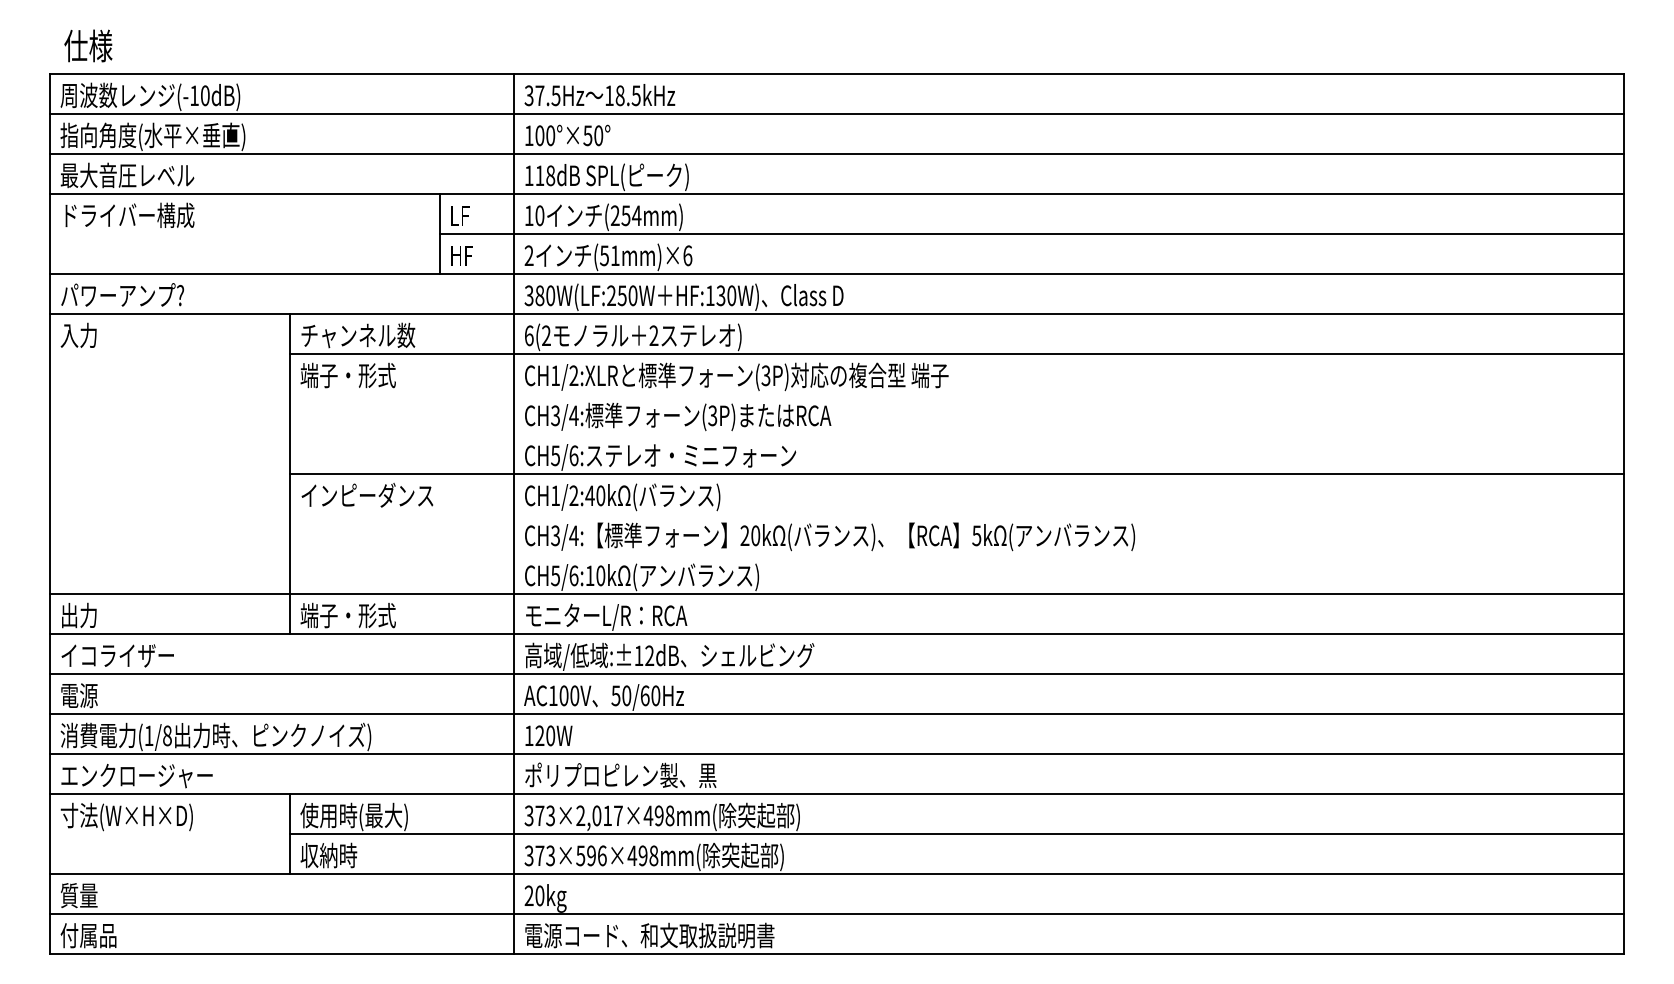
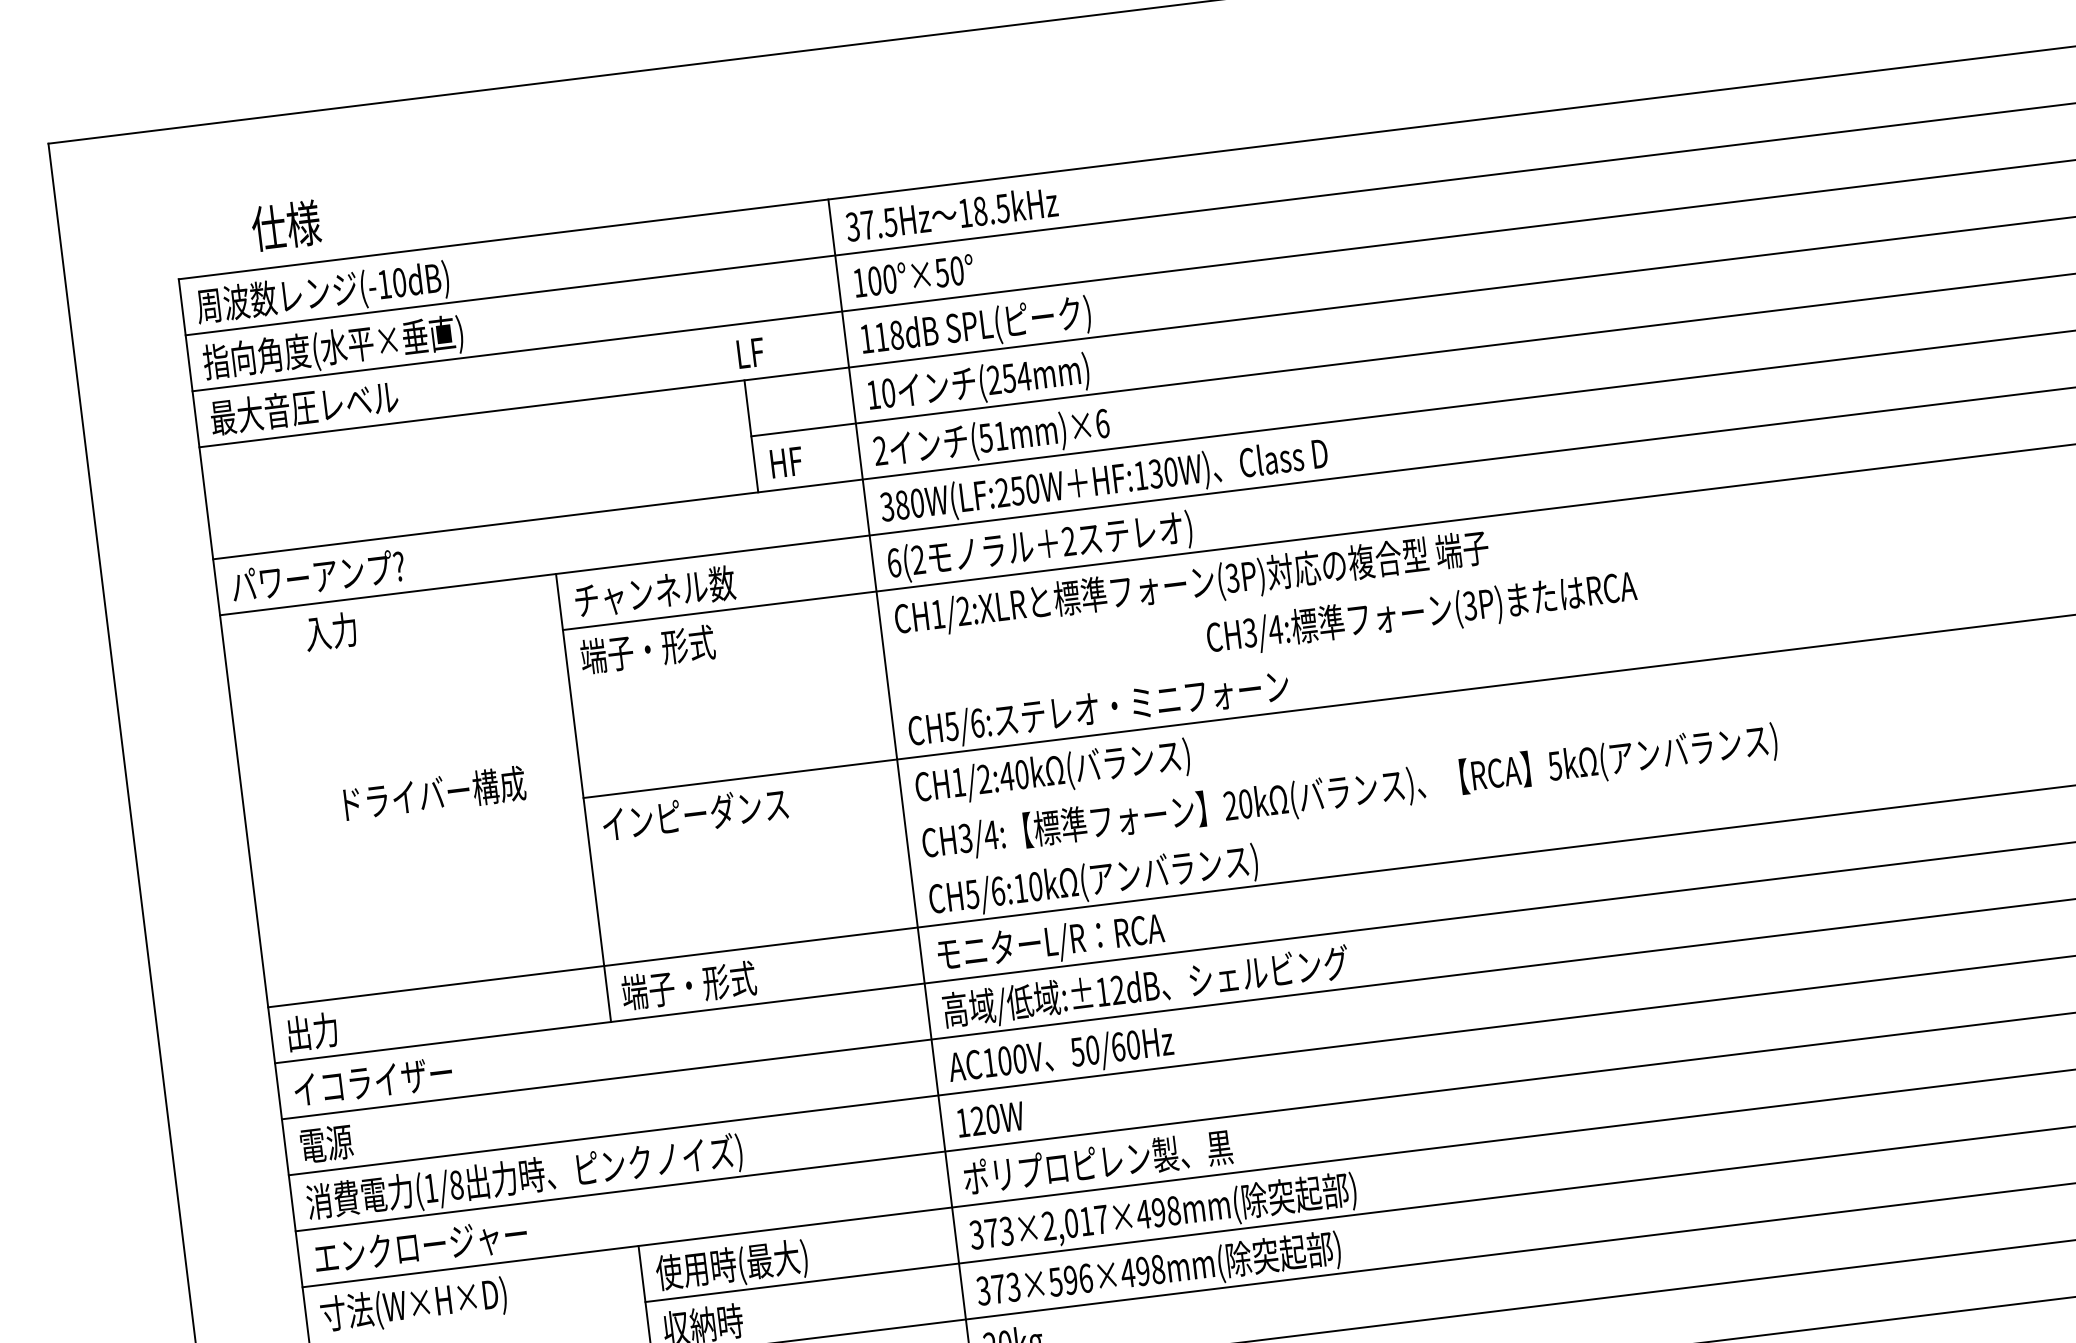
text: (88, 45) -> (286, 225), moved
text: (129, 214) -> (434, 792), moved
text: (460, 215) -> (750, 352), moved
text: (78, 334) -> (330, 630), moved
text: (678, 416) -> (1422, 612), moved

